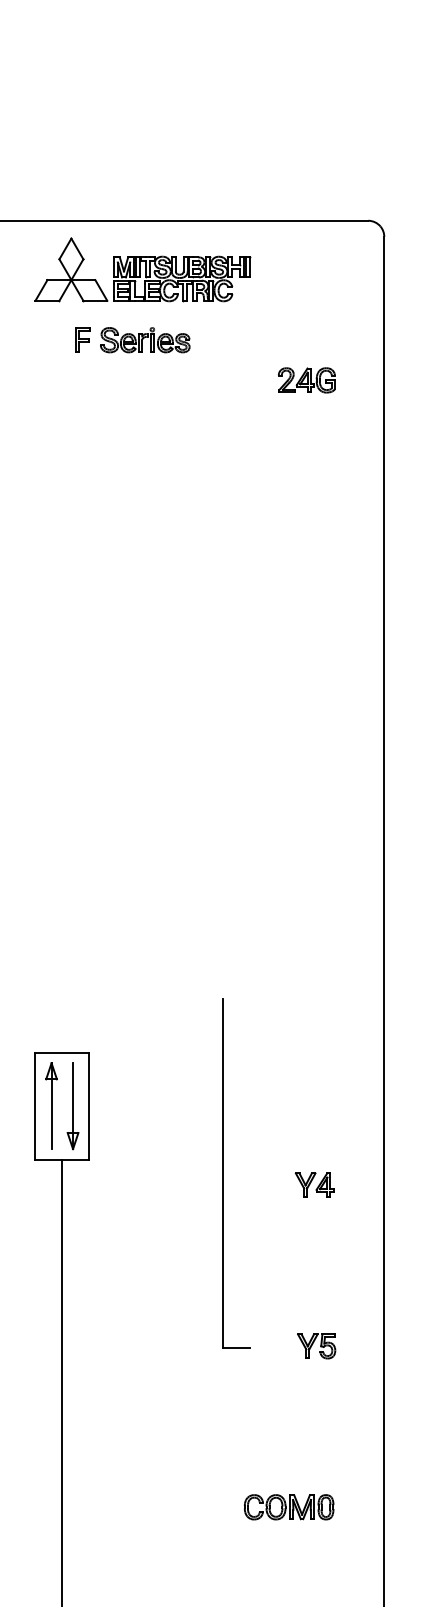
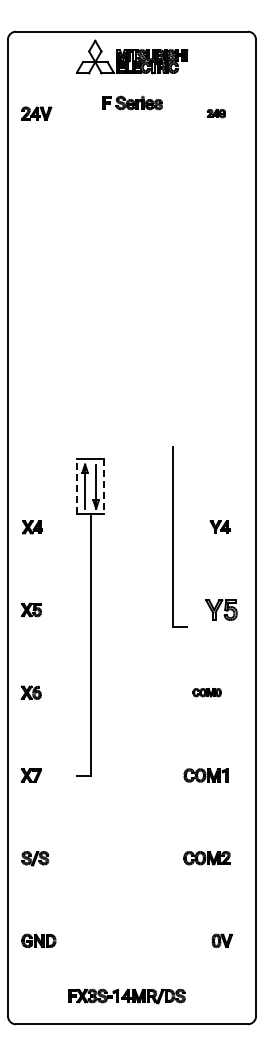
part: (132, 339) -> (132, 102), moved
part: (307, 380) -> (216, 113), size x0.6
line: (34, 1105) -> (76, 486), solid -> dashed
line: (89, 1105) -> (104, 486), solid -> dashed
part: (235, 1172) -> (179, 536), moved
part: (315, 1345) -> (220, 609), size x1.6
part: (287, 1506) -> (206, 692), size x0.6

